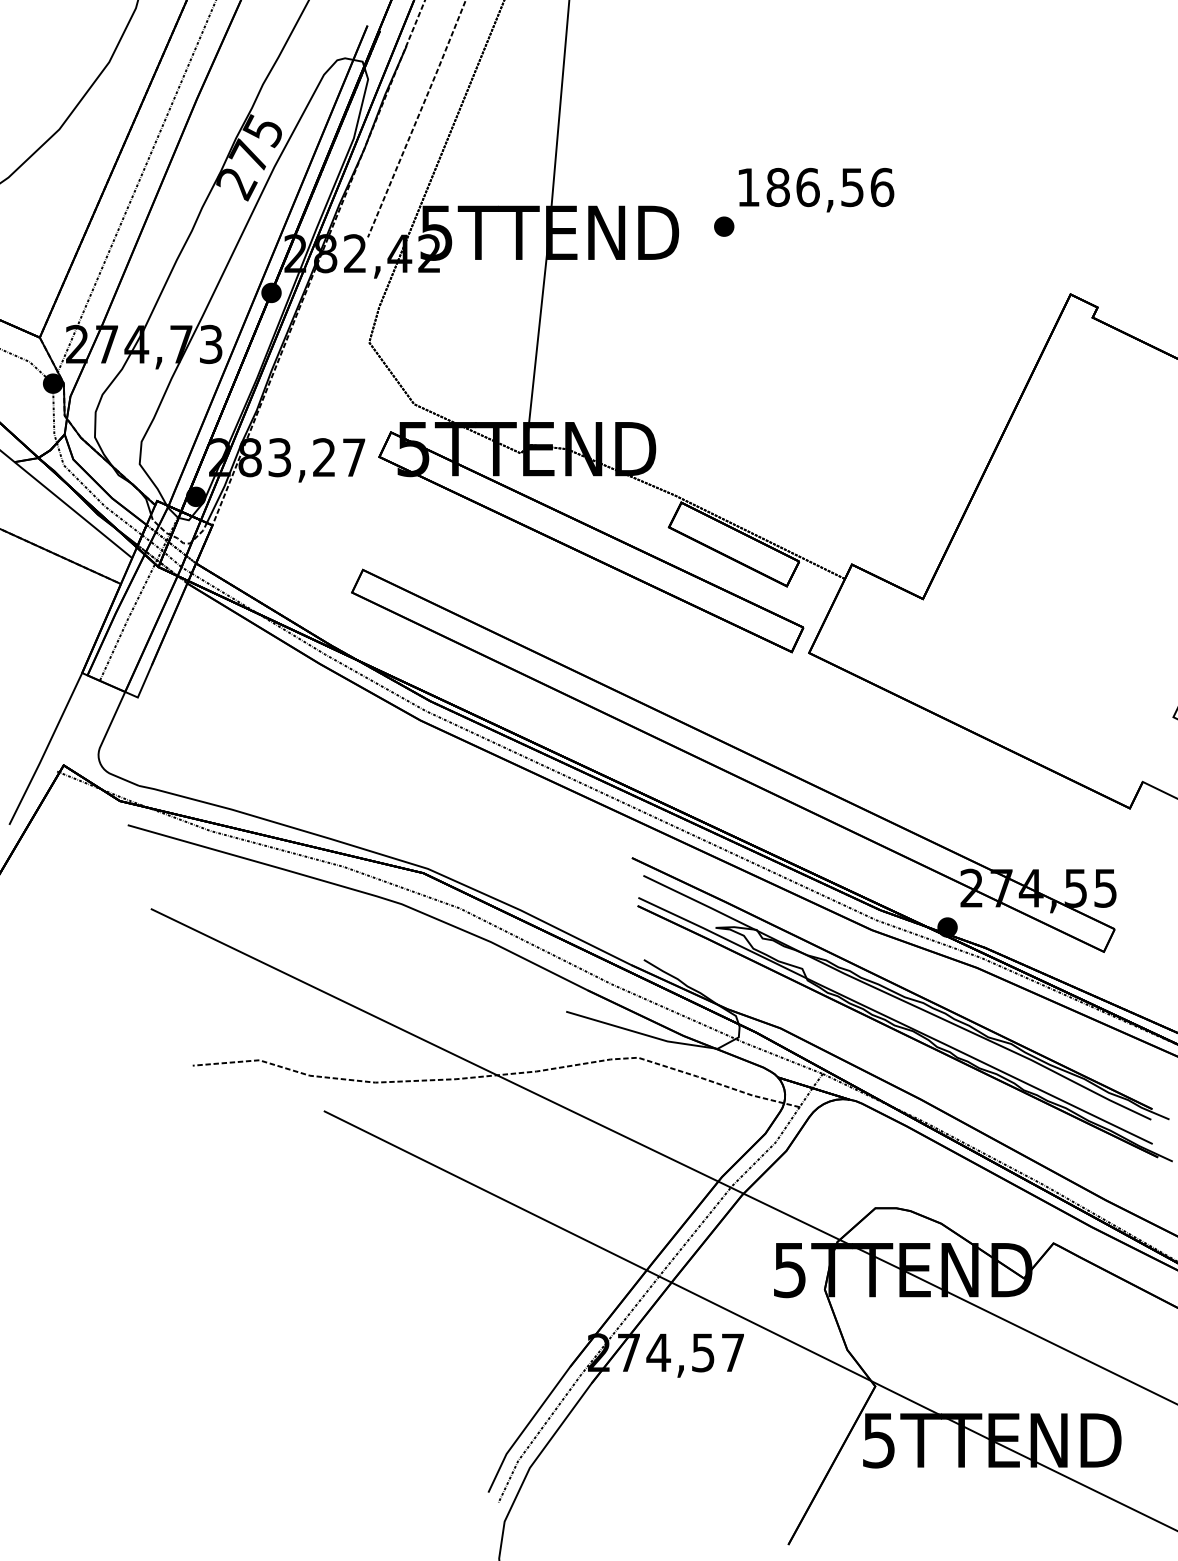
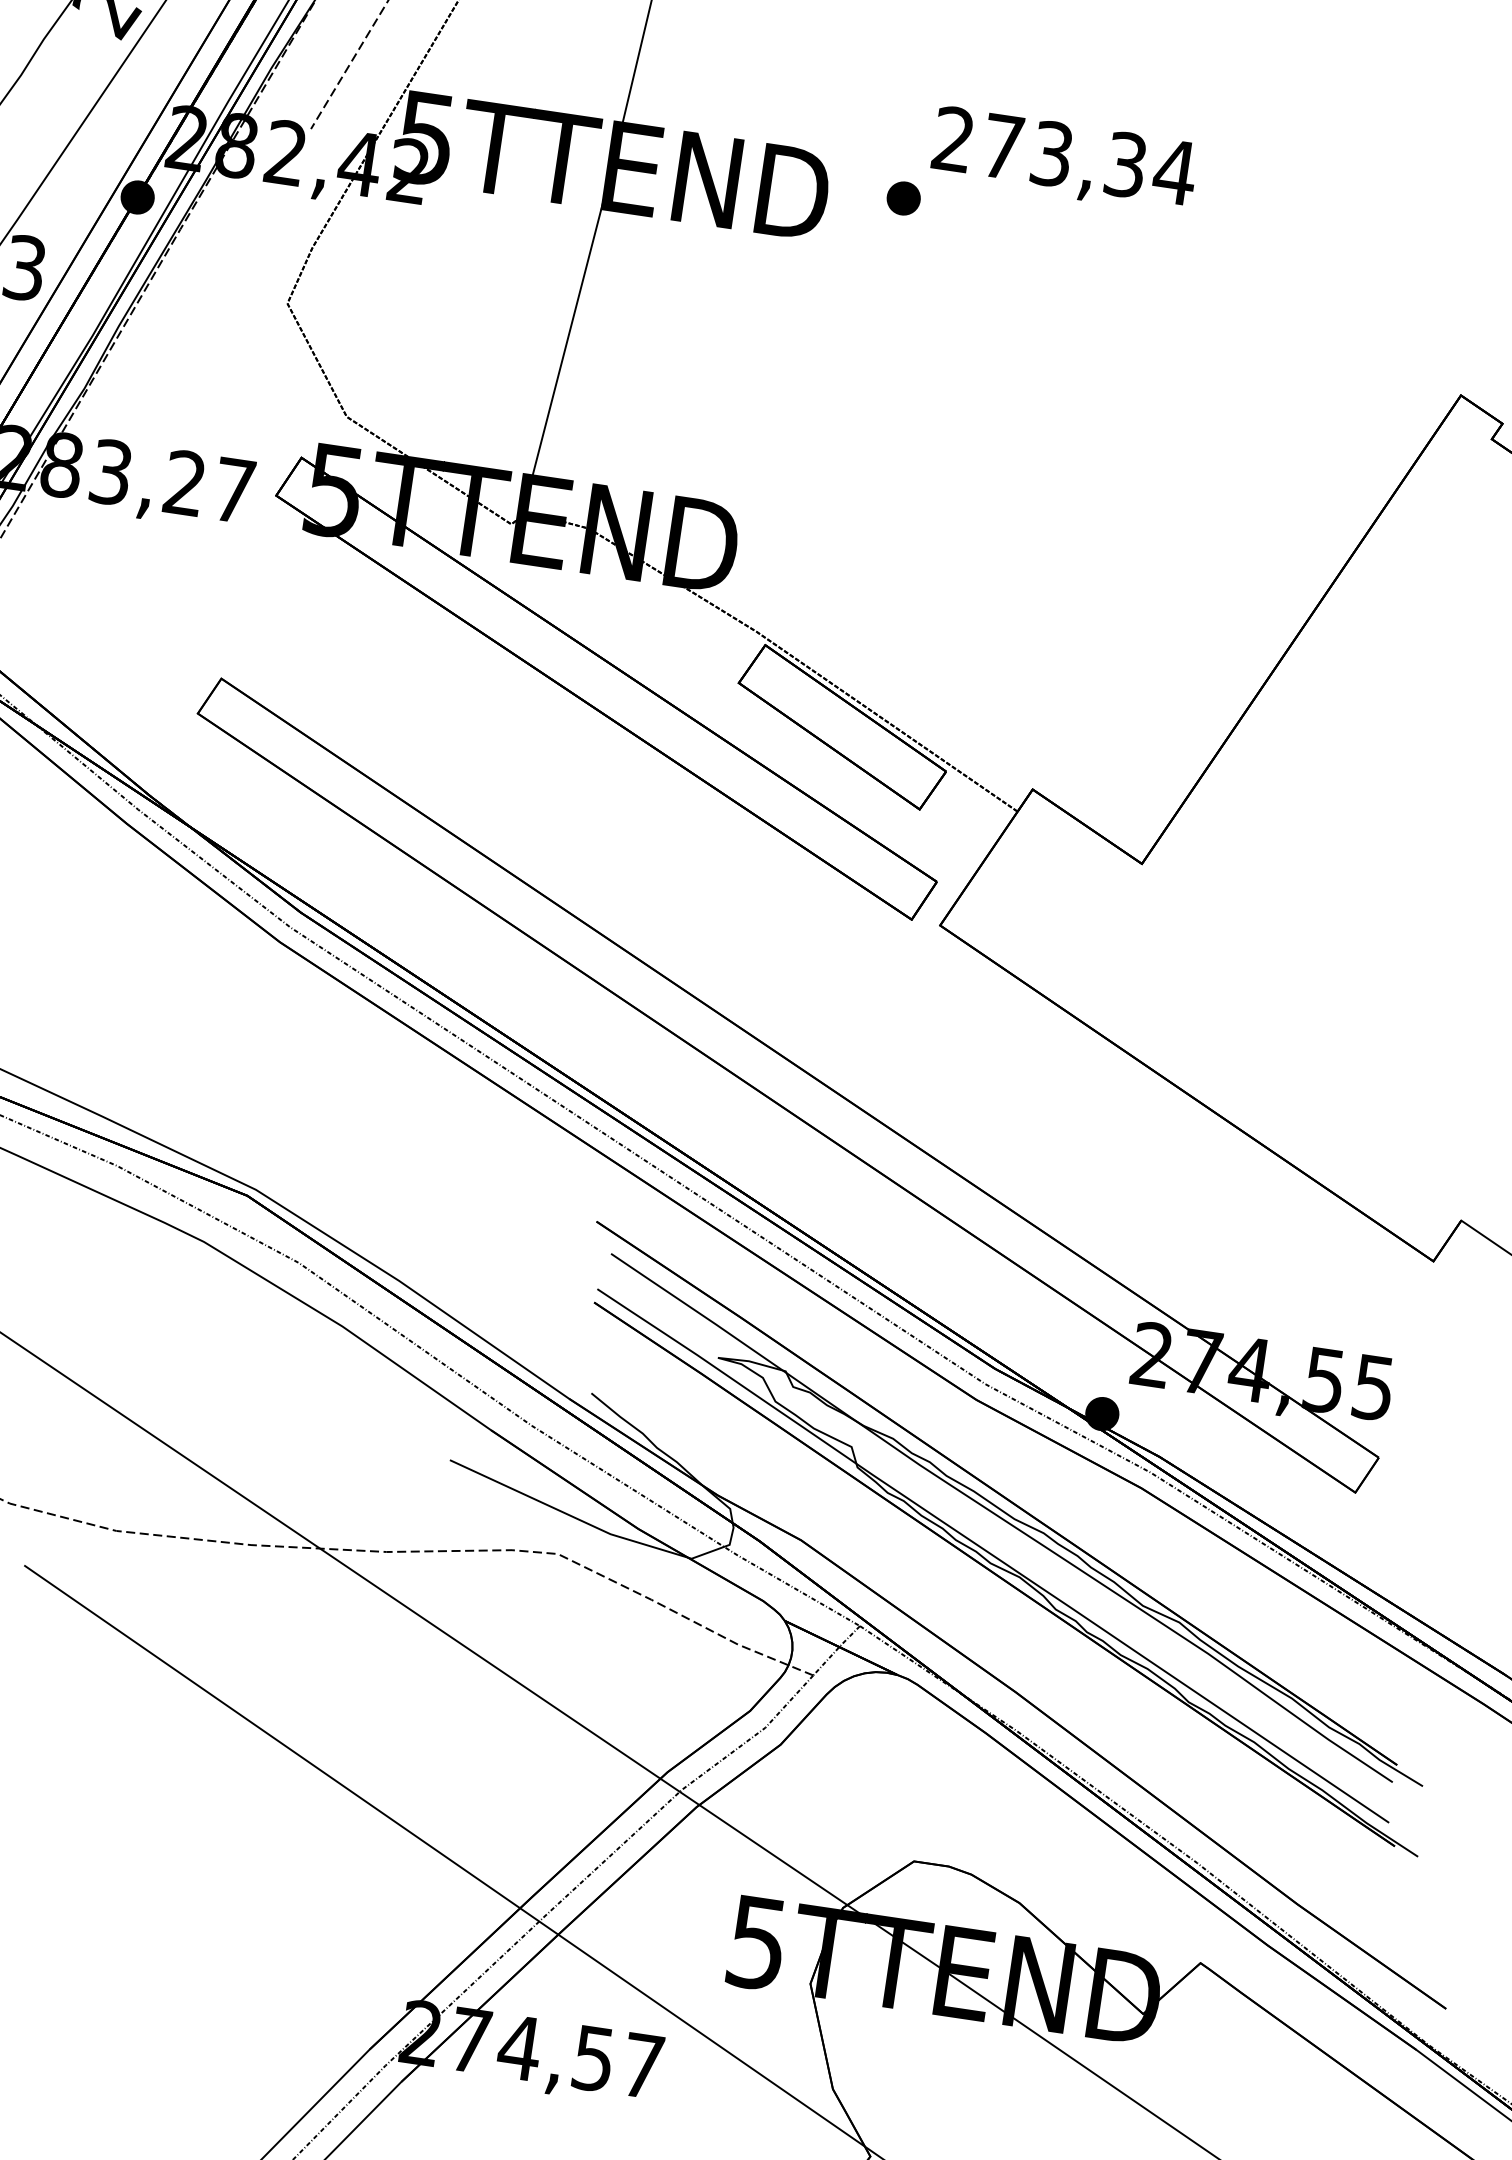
text: (815, 187) -> (1064, 155), 186,56 -> 273,34

